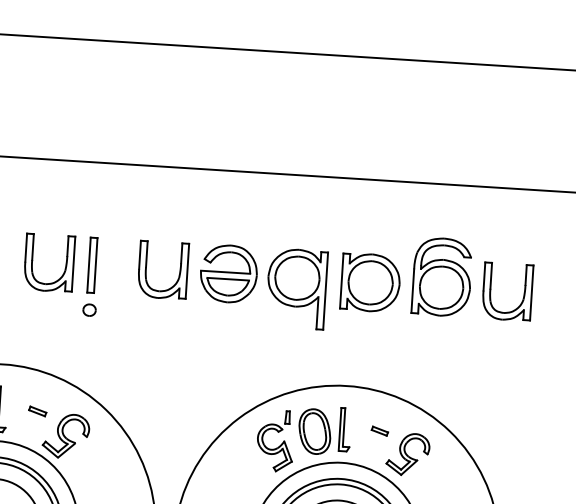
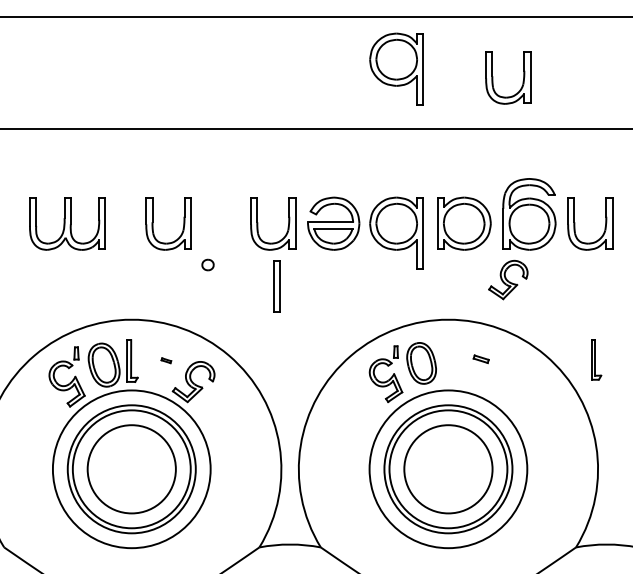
part: (307, 109) -> (396, 68), added
part: (443, 132) -> (522, 81), added
part: (91, 265) -> (276, 286), moved
part: (37, 411) -> (166, 360), size x0.6
part: (345, 429) -> (596, 359), moved
part: (408, 453) -> (508, 279), moved

